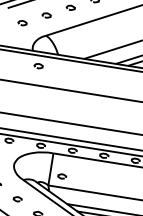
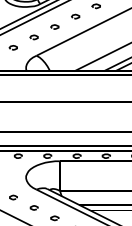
curve: (38, 65) -> (33, 83), removed
curve: (61, 174) -> (70, 179), removed

